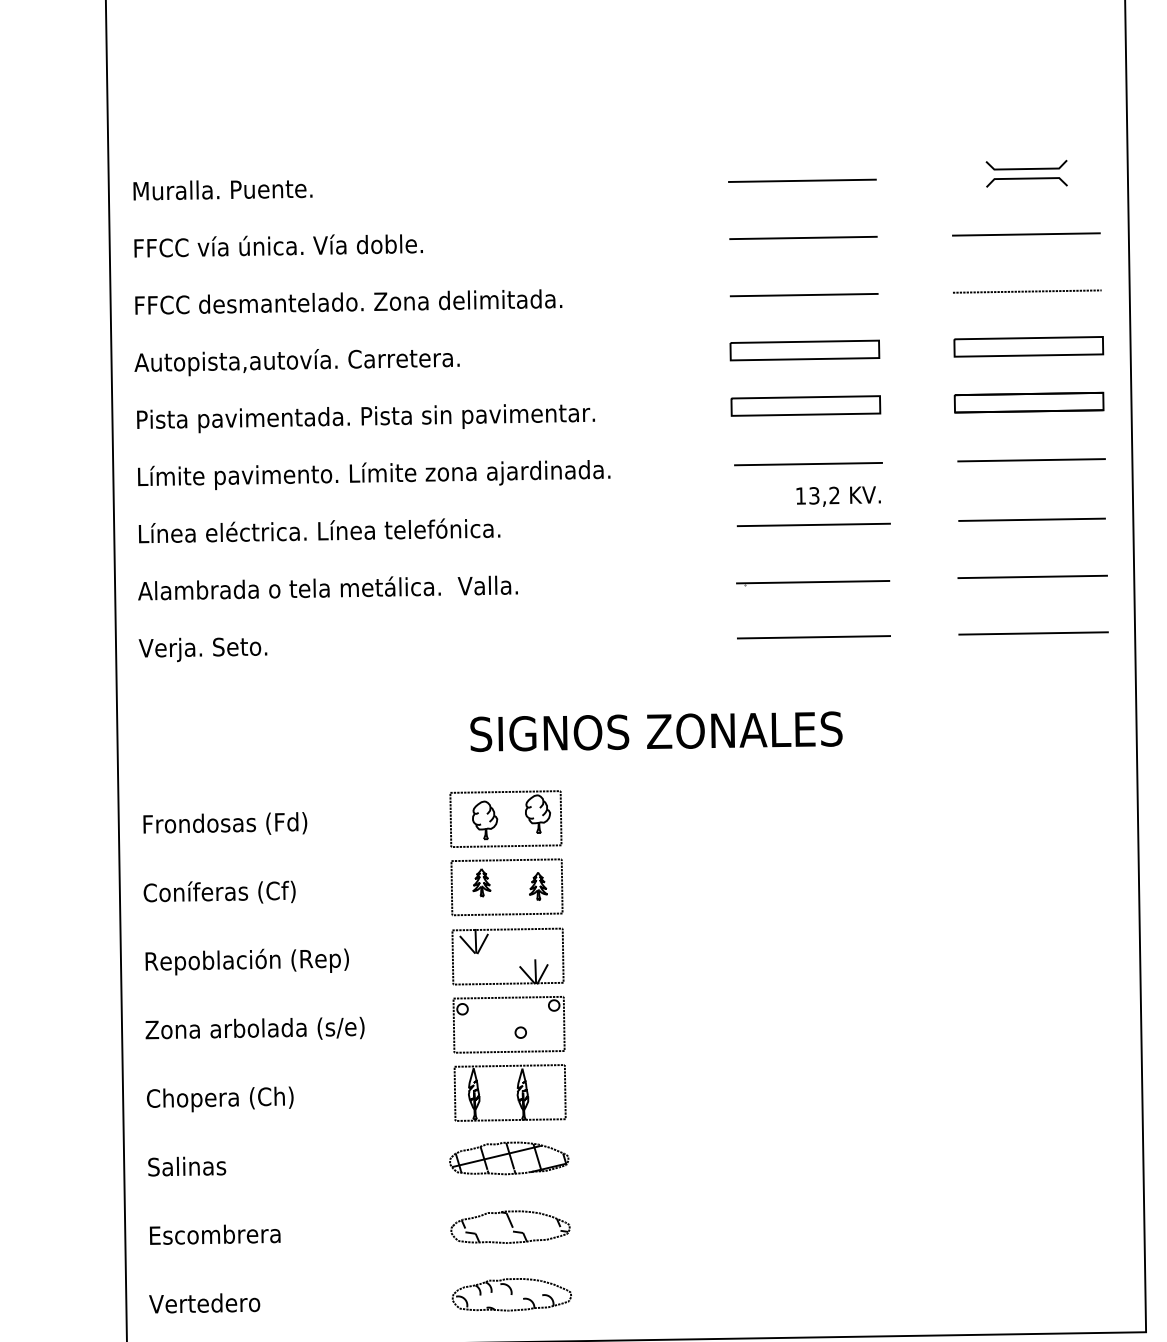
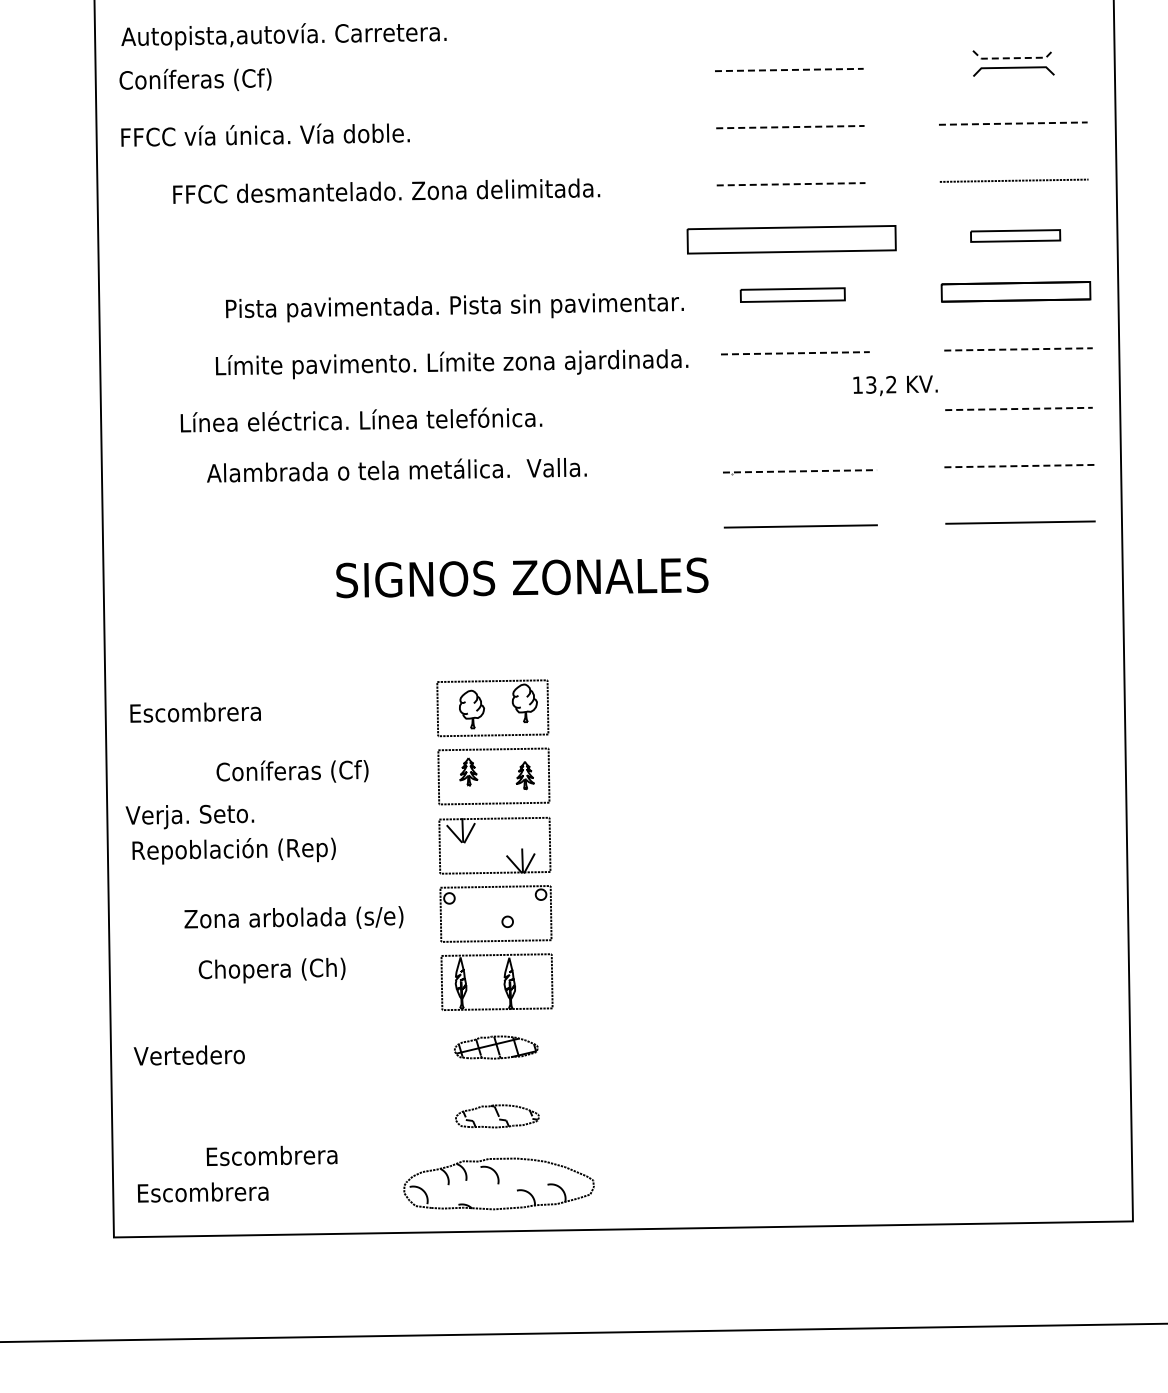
line: (1027, 169) -> (1014, 58), solid -> dashed
line: (802, 181) -> (789, 70), solid -> dashed
text: (222, 190) -> (209, 79), Muralla. Puente. -> Coníferas (Cf)
line: (1026, 234) -> (1013, 123), solid -> dashed
line: (803, 238) -> (790, 127), solid -> dashed
line: (804, 295) -> (791, 184), solid -> dashed
text: (348, 301) -> (386, 190), moved
part: (1028, 346) -> (1015, 235), size x0.6
part: (804, 350) -> (791, 239), size x1.4
text: (296, 362) -> (283, 36), moved
part: (805, 405) -> (792, 294), size x0.7
text: (365, 418) -> (454, 307), moved
line: (1032, 460) -> (1019, 349), solid -> dashed
line: (808, 464) -> (795, 353), solid -> dashed
text: (373, 475) -> (451, 364), moved
text: (838, 496) -> (895, 385), moved
line: (1031, 519) -> (1018, 408), solid -> dashed
line: (813, 525) -> (800, 414), removed
text: (319, 530) -> (361, 419), moved
line: (1033, 577) -> (1020, 466), solid -> dashed
line: (813, 582) -> (800, 471), solid -> dashed
text: (327, 588) -> (396, 470), moved
text: (202, 649) -> (189, 816), moved
text: (656, 731) -> (522, 577), moved
text: (226, 823) -> (213, 712), Frondosas (Fd) -> Escombrera
text: (219, 892) -> (292, 771), moved
text: (254, 1028) -> (293, 917), moved
text: (219, 1099) -> (271, 970), moved
part: (509, 1158) -> (496, 1047), size x0.7
text: (201, 1166) -> (188, 1055), Salinas -> Vertedero
part: (510, 1227) -> (497, 1116), size x0.7
text: (214, 1234) -> (271, 1155), moved
part: (511, 1294) -> (498, 1183), size x1.6
text: (215, 1303) -> (202, 1192), Vertedero -> Escombrera

